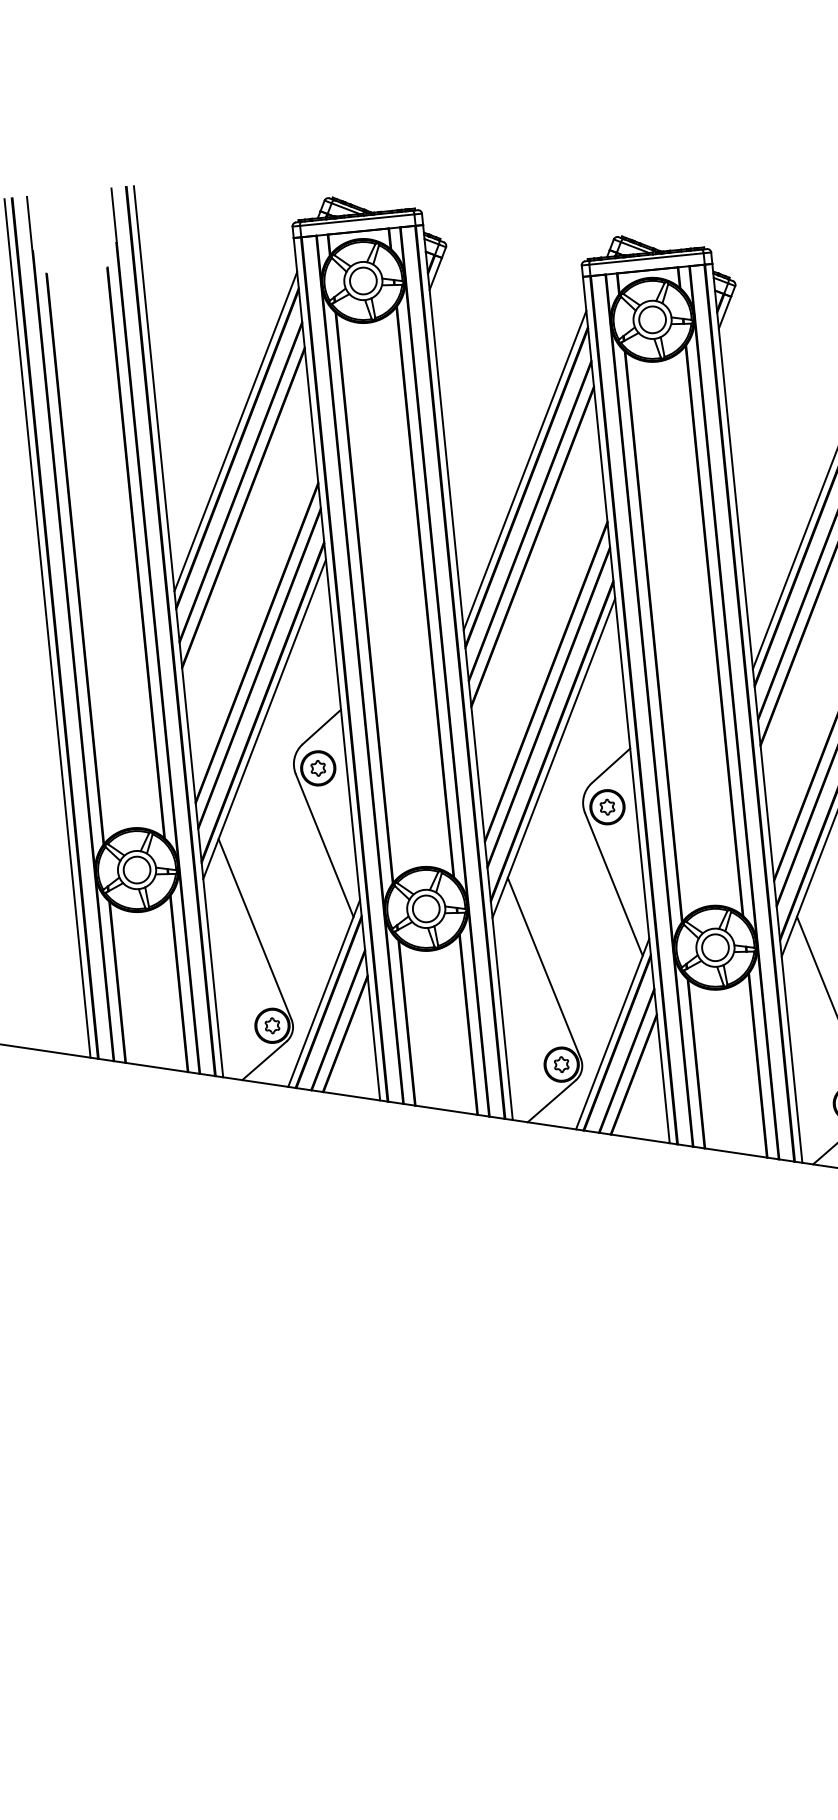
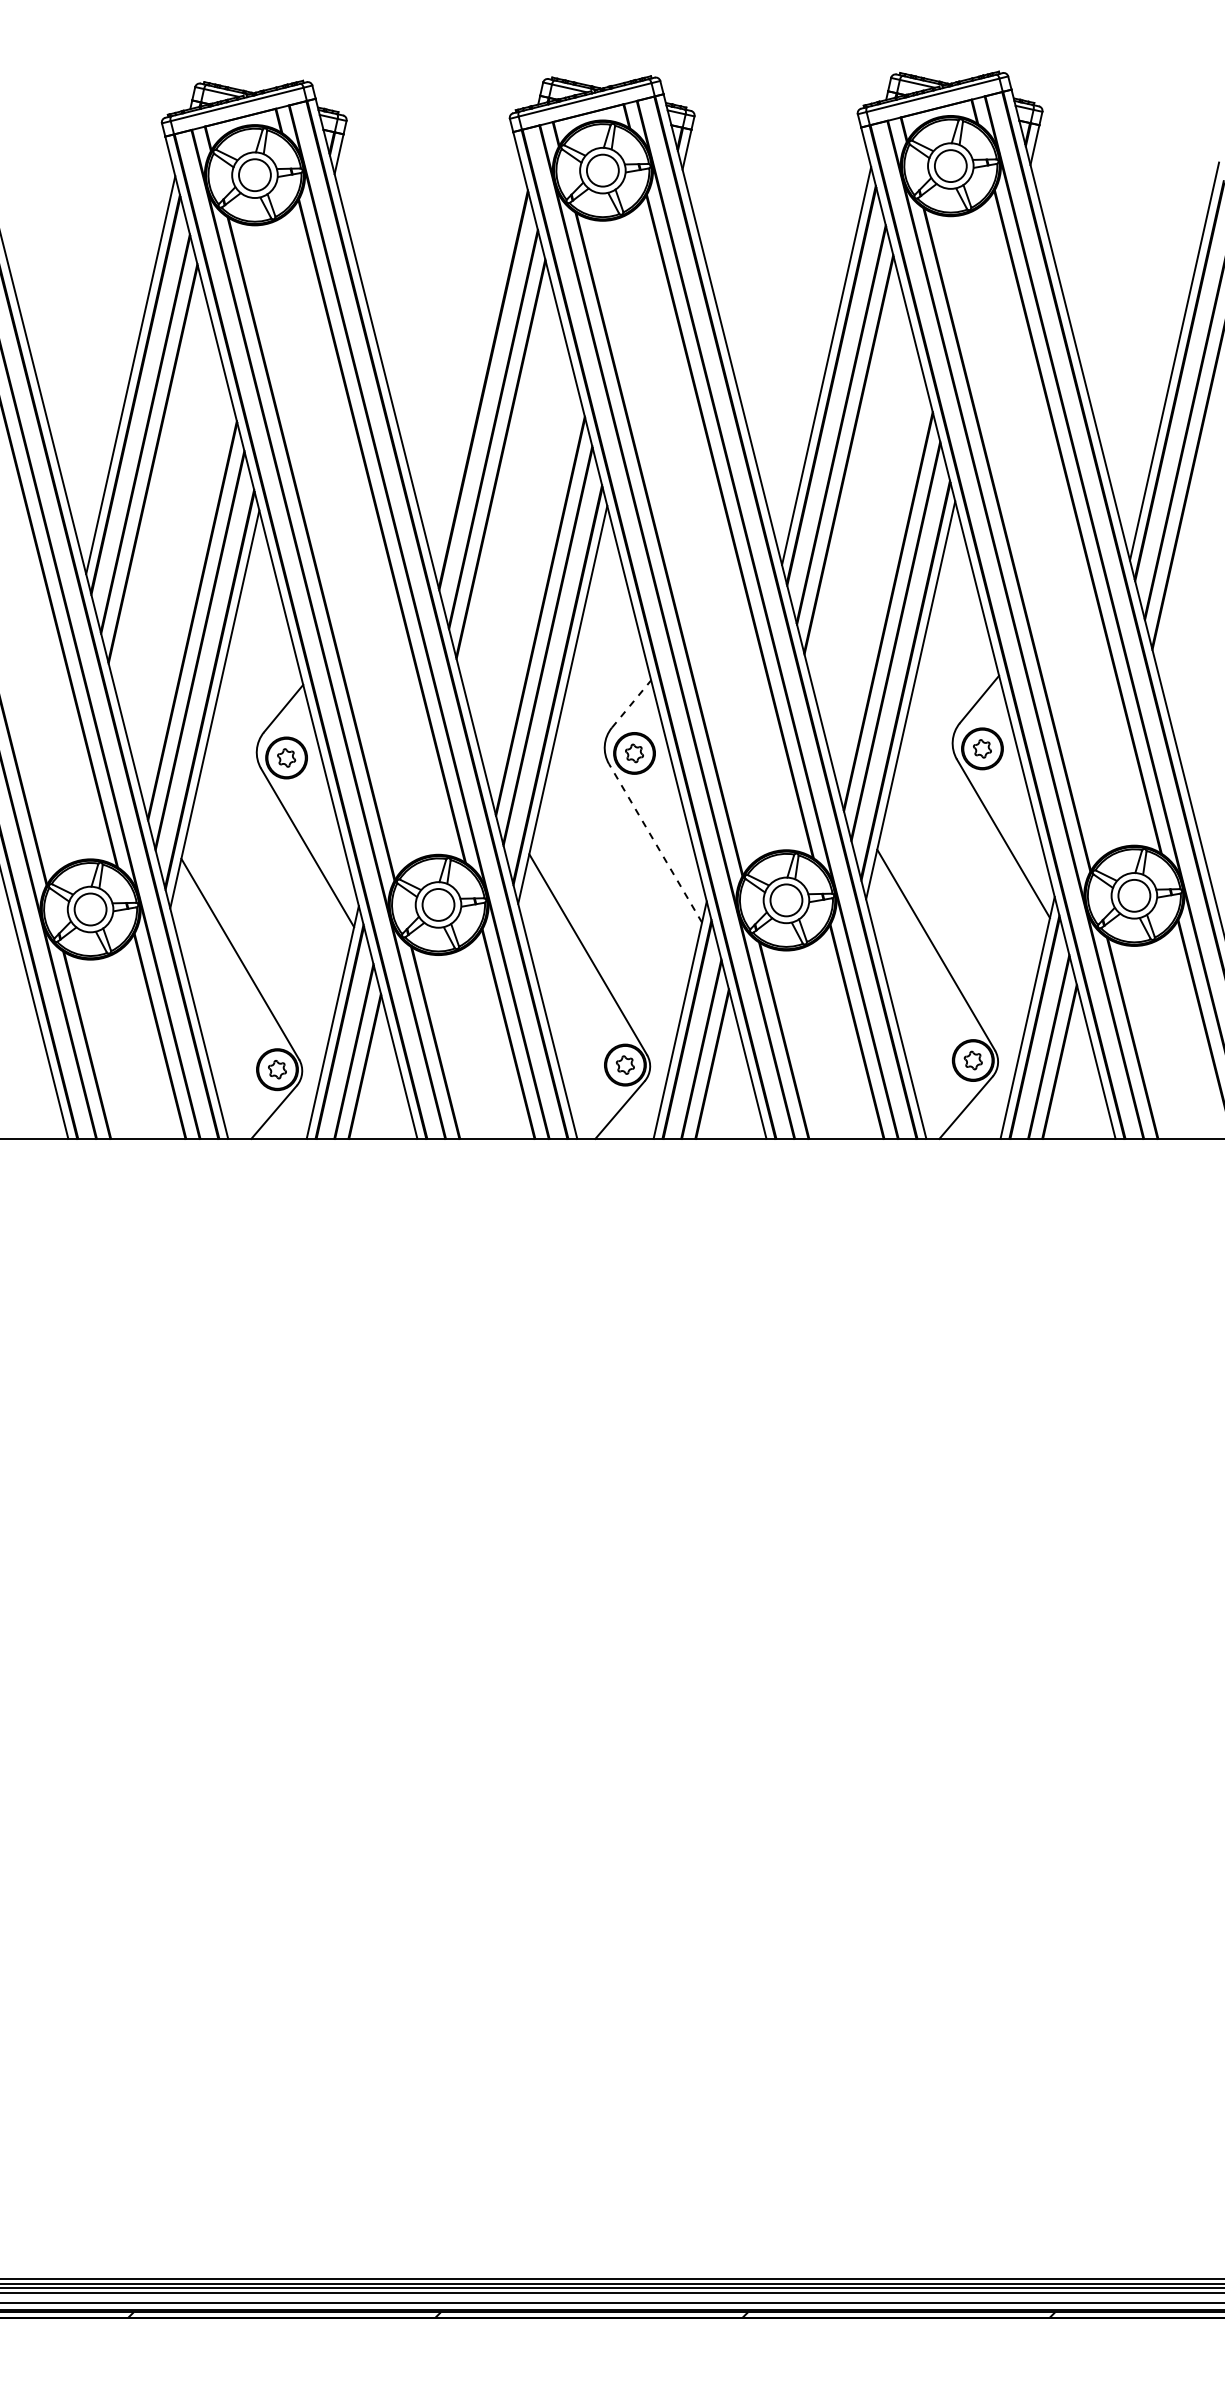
line: (524, 470) -> (478, 370), removed
line: (610, 766) -> (631, 704), solid -> dashed
line: (613, 884) -> (655, 843), solid -> dashed

